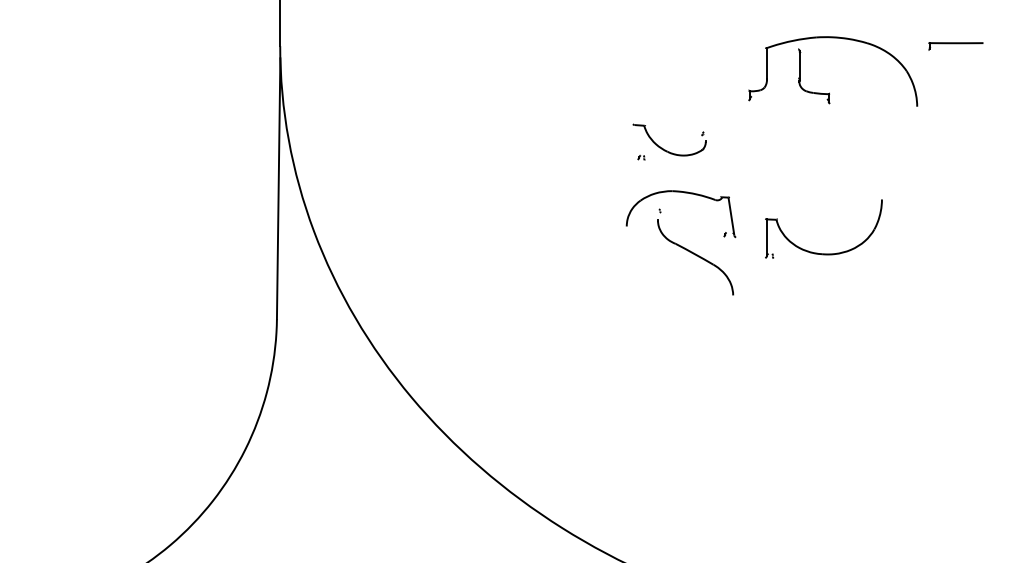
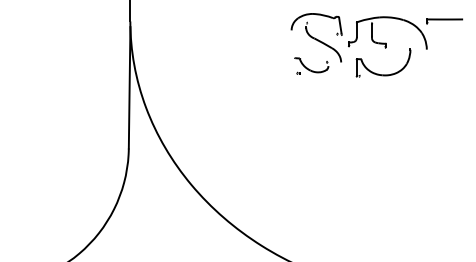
part: (955, 46) -> (444, 21), size x1.43
part: (680, 241) -> (316, 37), moved
part: (824, 252) -> (383, 74), moved

